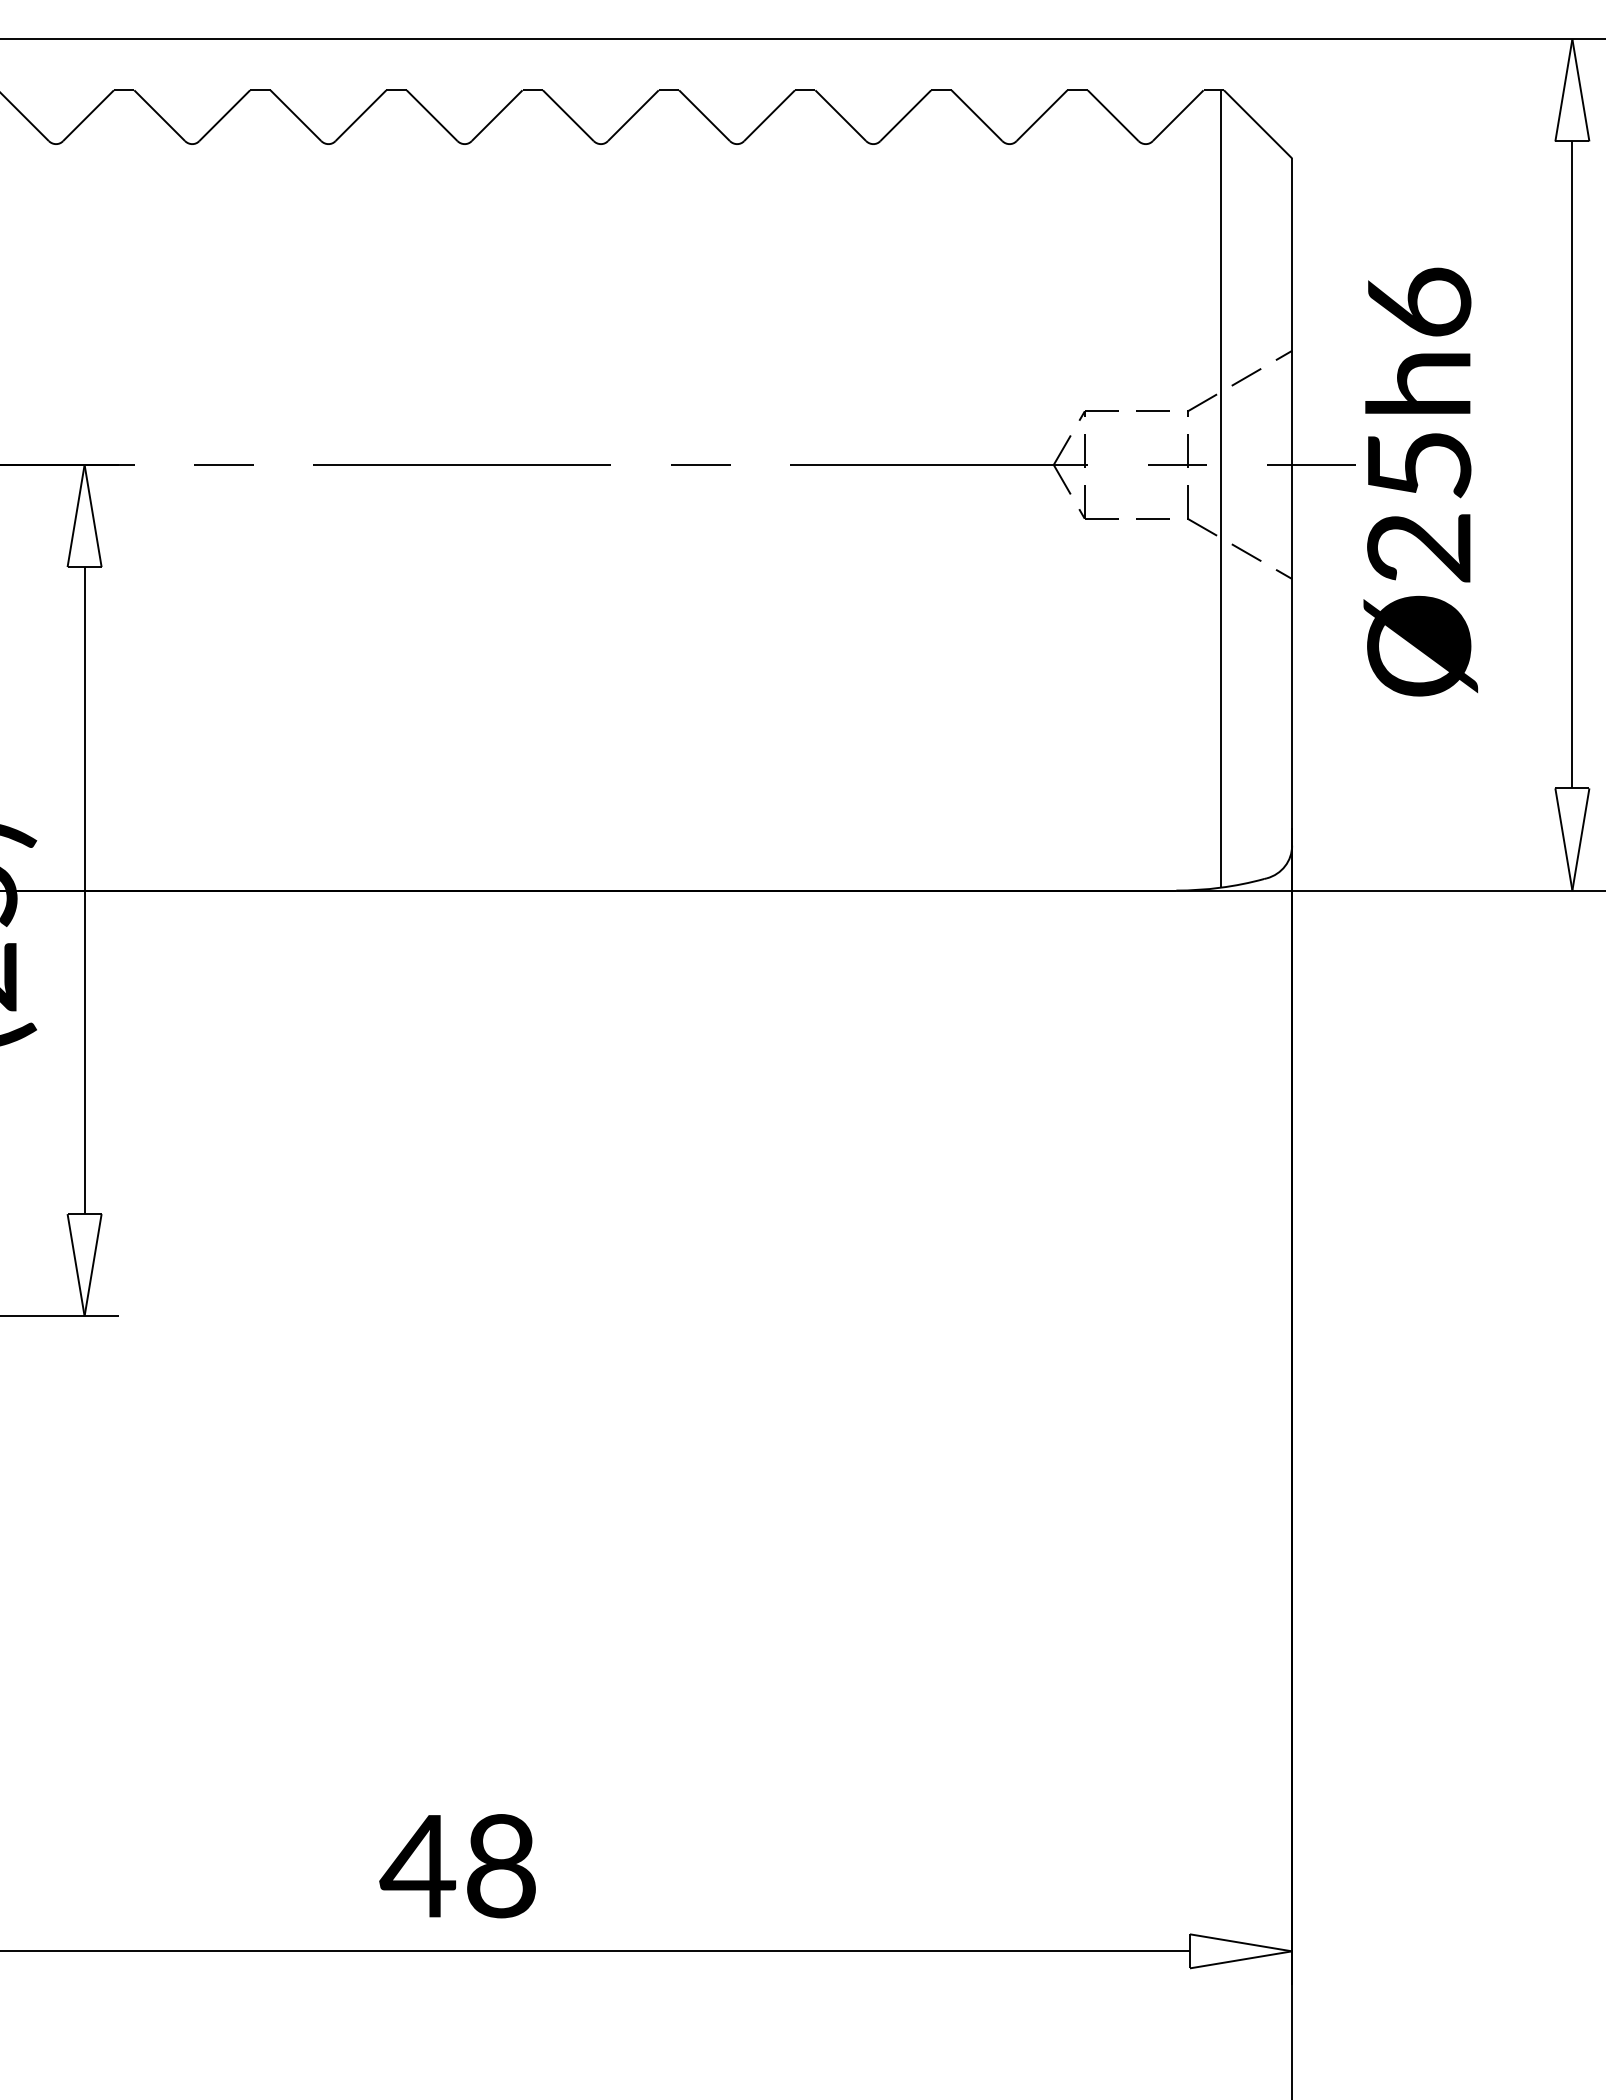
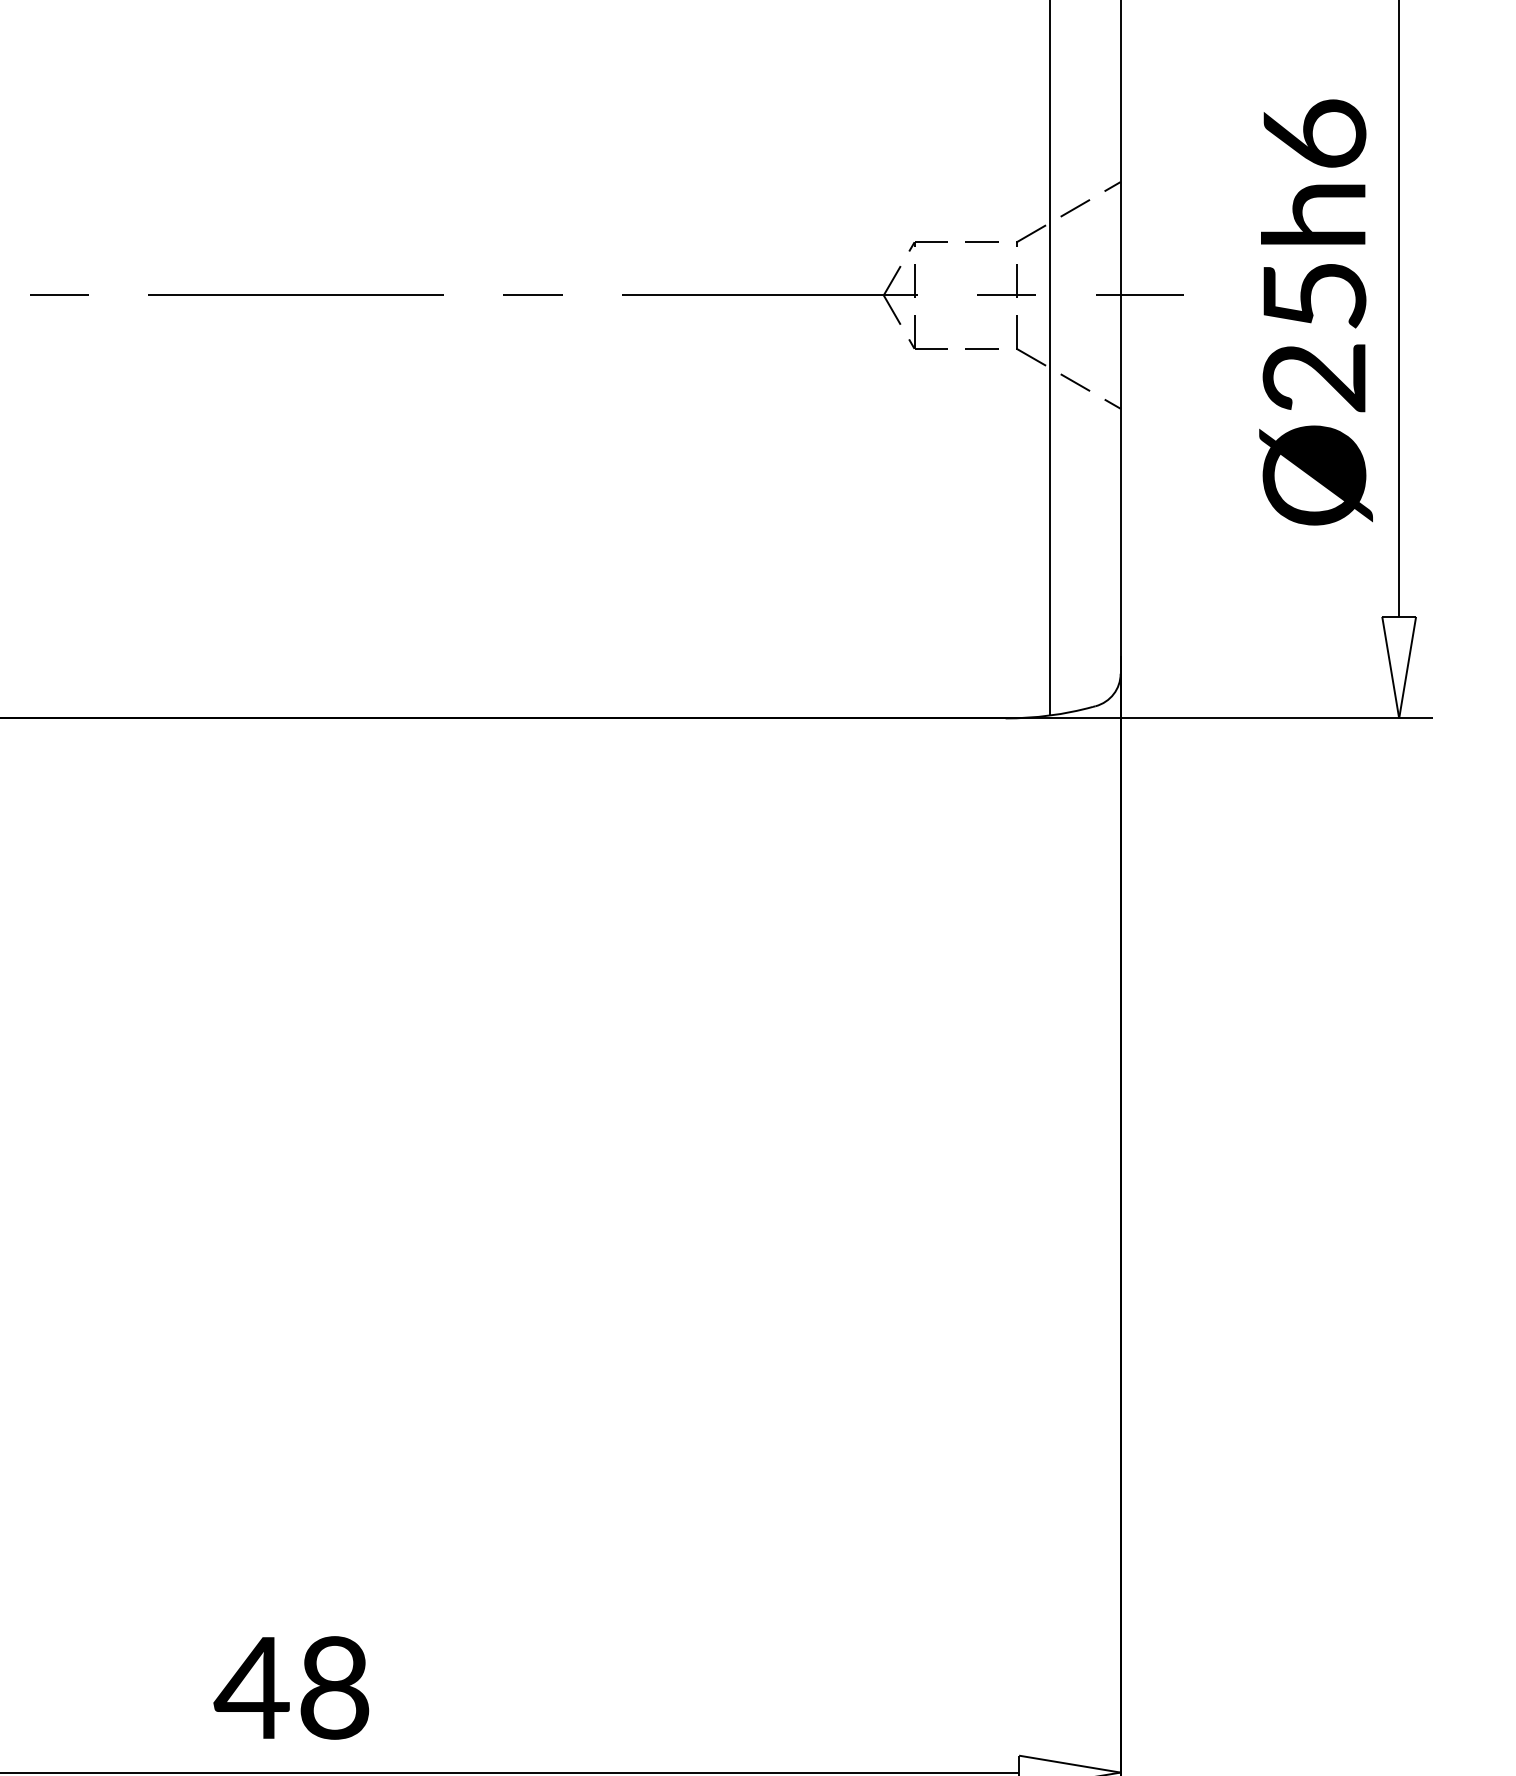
text: (1420, 481) -> (1315, 311), moved

